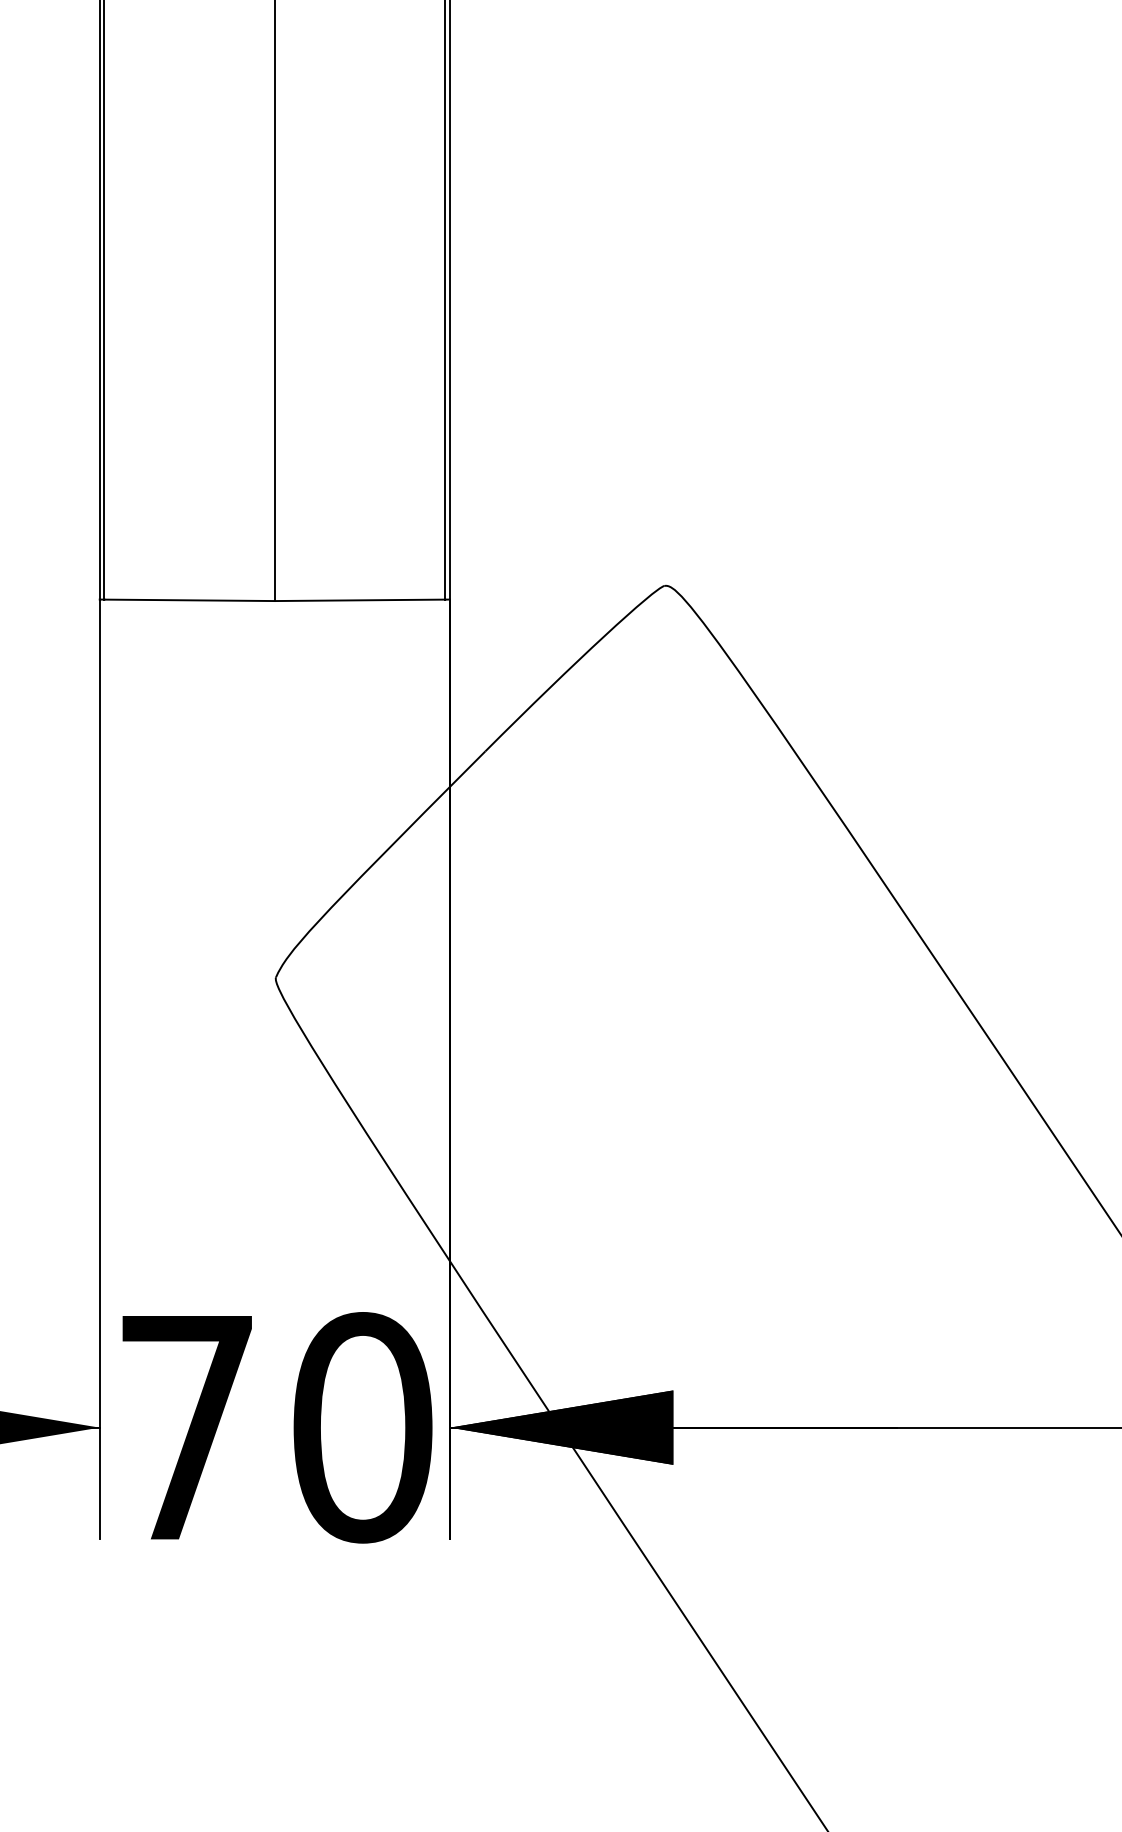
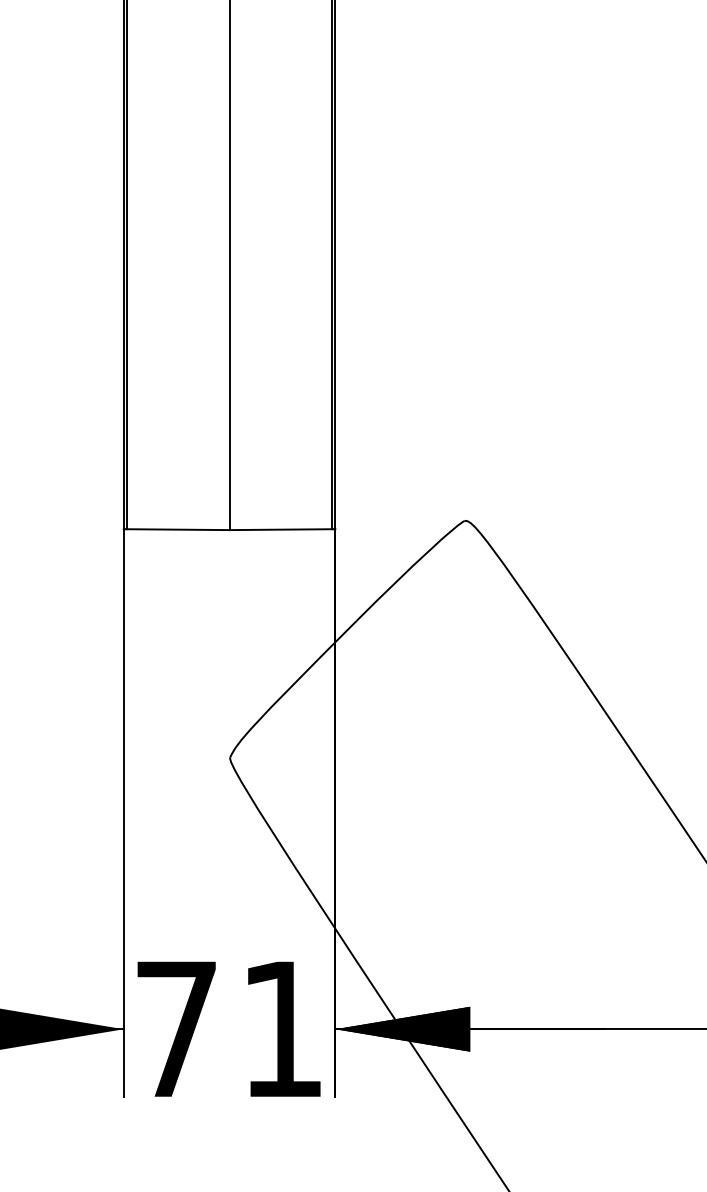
text: (362, 1428) -> (282, 1029), 70 -> 71

